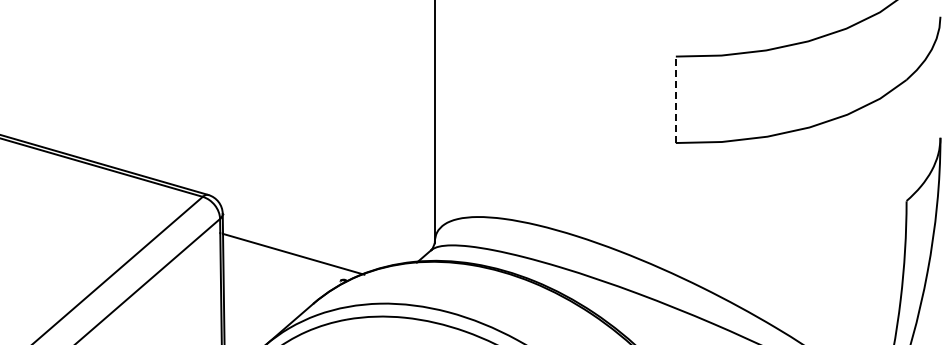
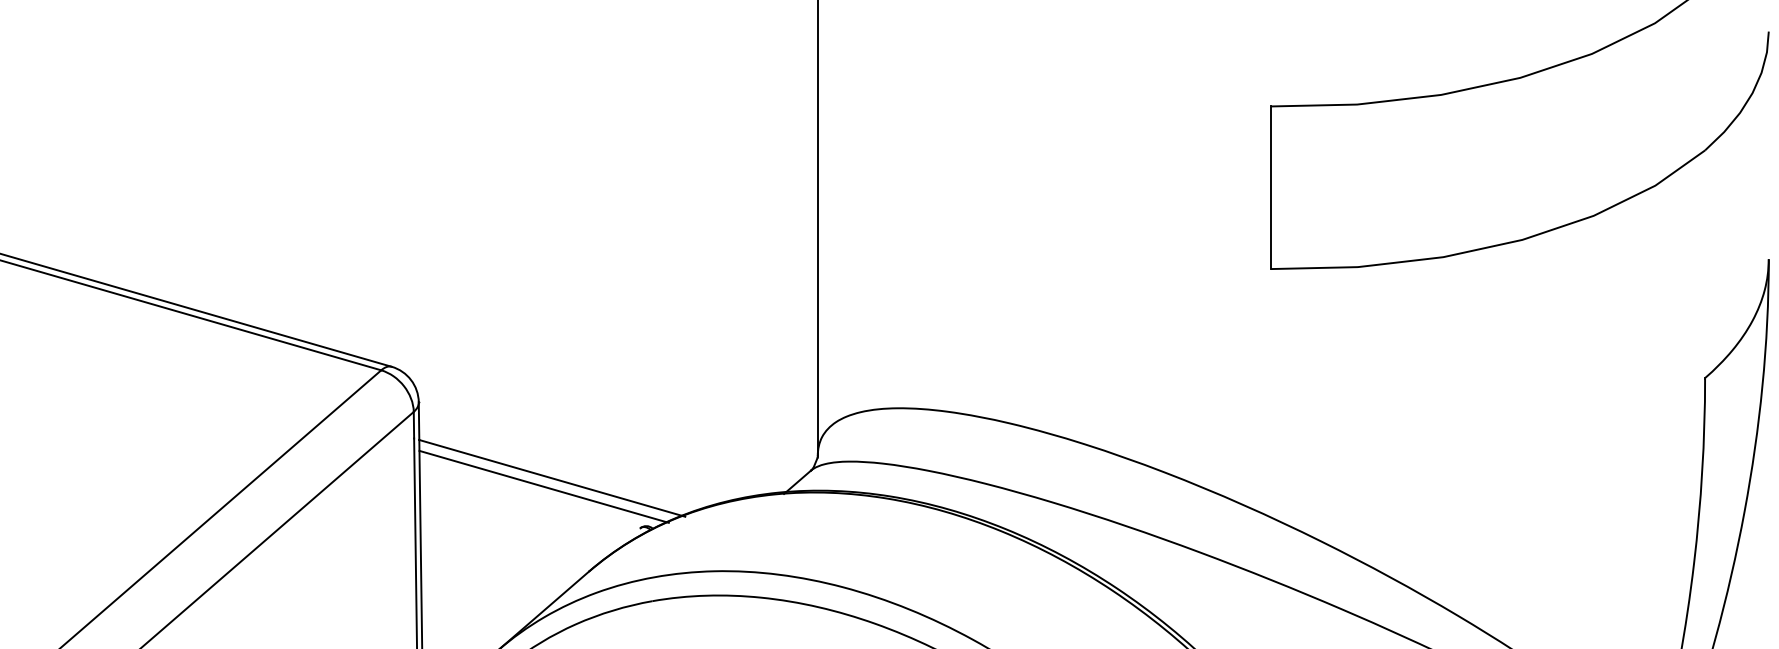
line: (675, 99) -> (1270, 187), dashed -> solid
line: (289, 258) -> (544, 486), added

